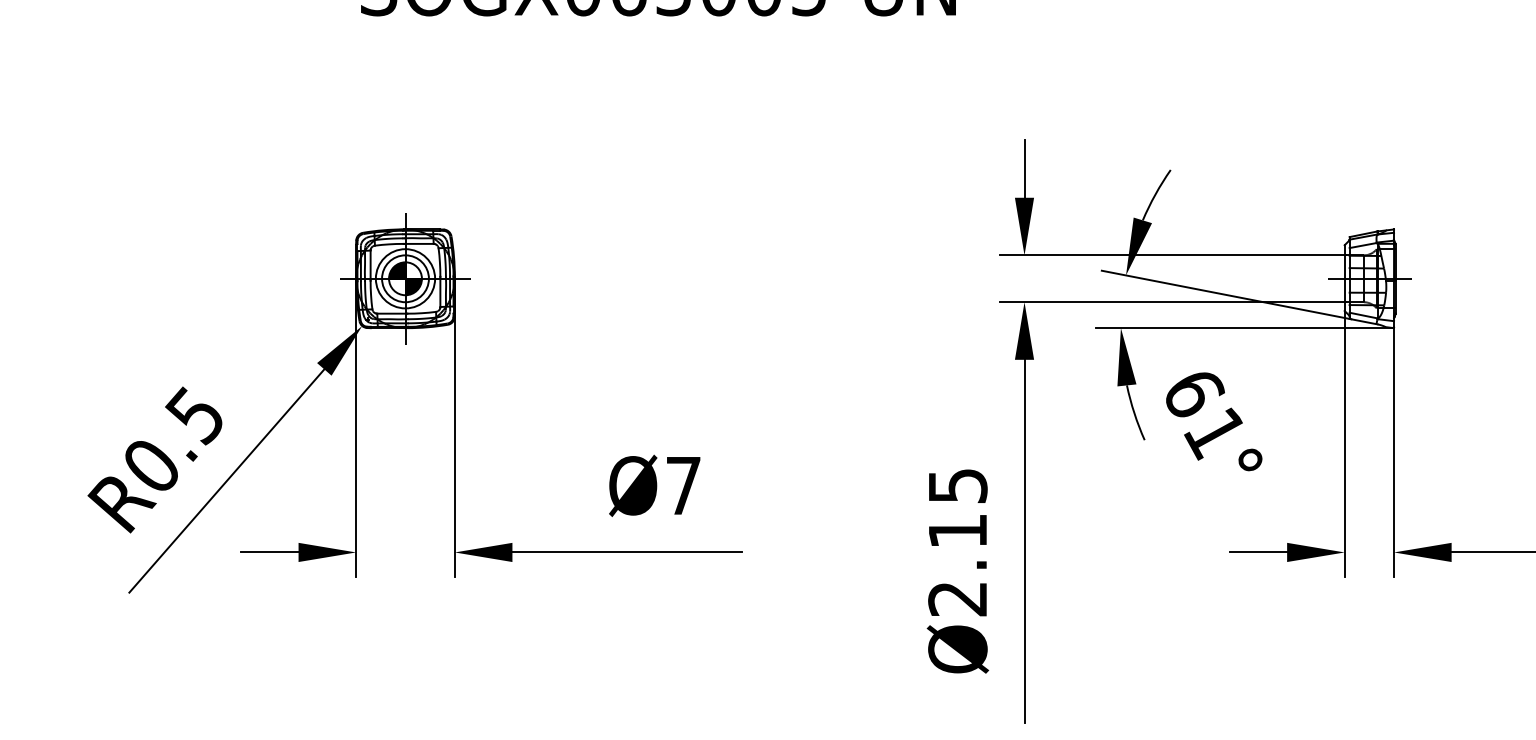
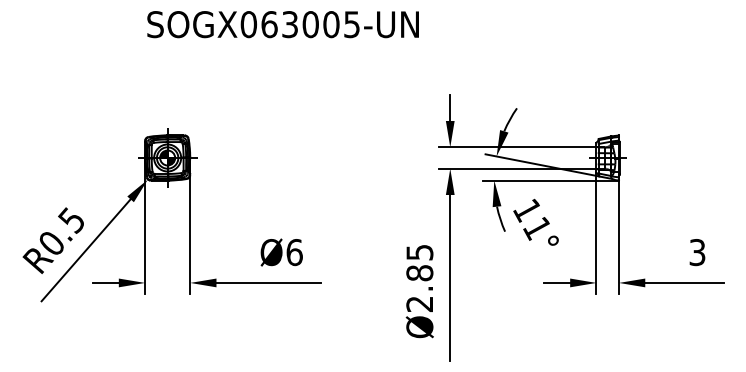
text: (1193, 393) -> (527, 210), 61° -> 11°
text: (683, 485) -> (294, 252), Ø7 -> Ø6
text: (957, 531) -> (419, 273), Ø2.15 -> Ø2.85

